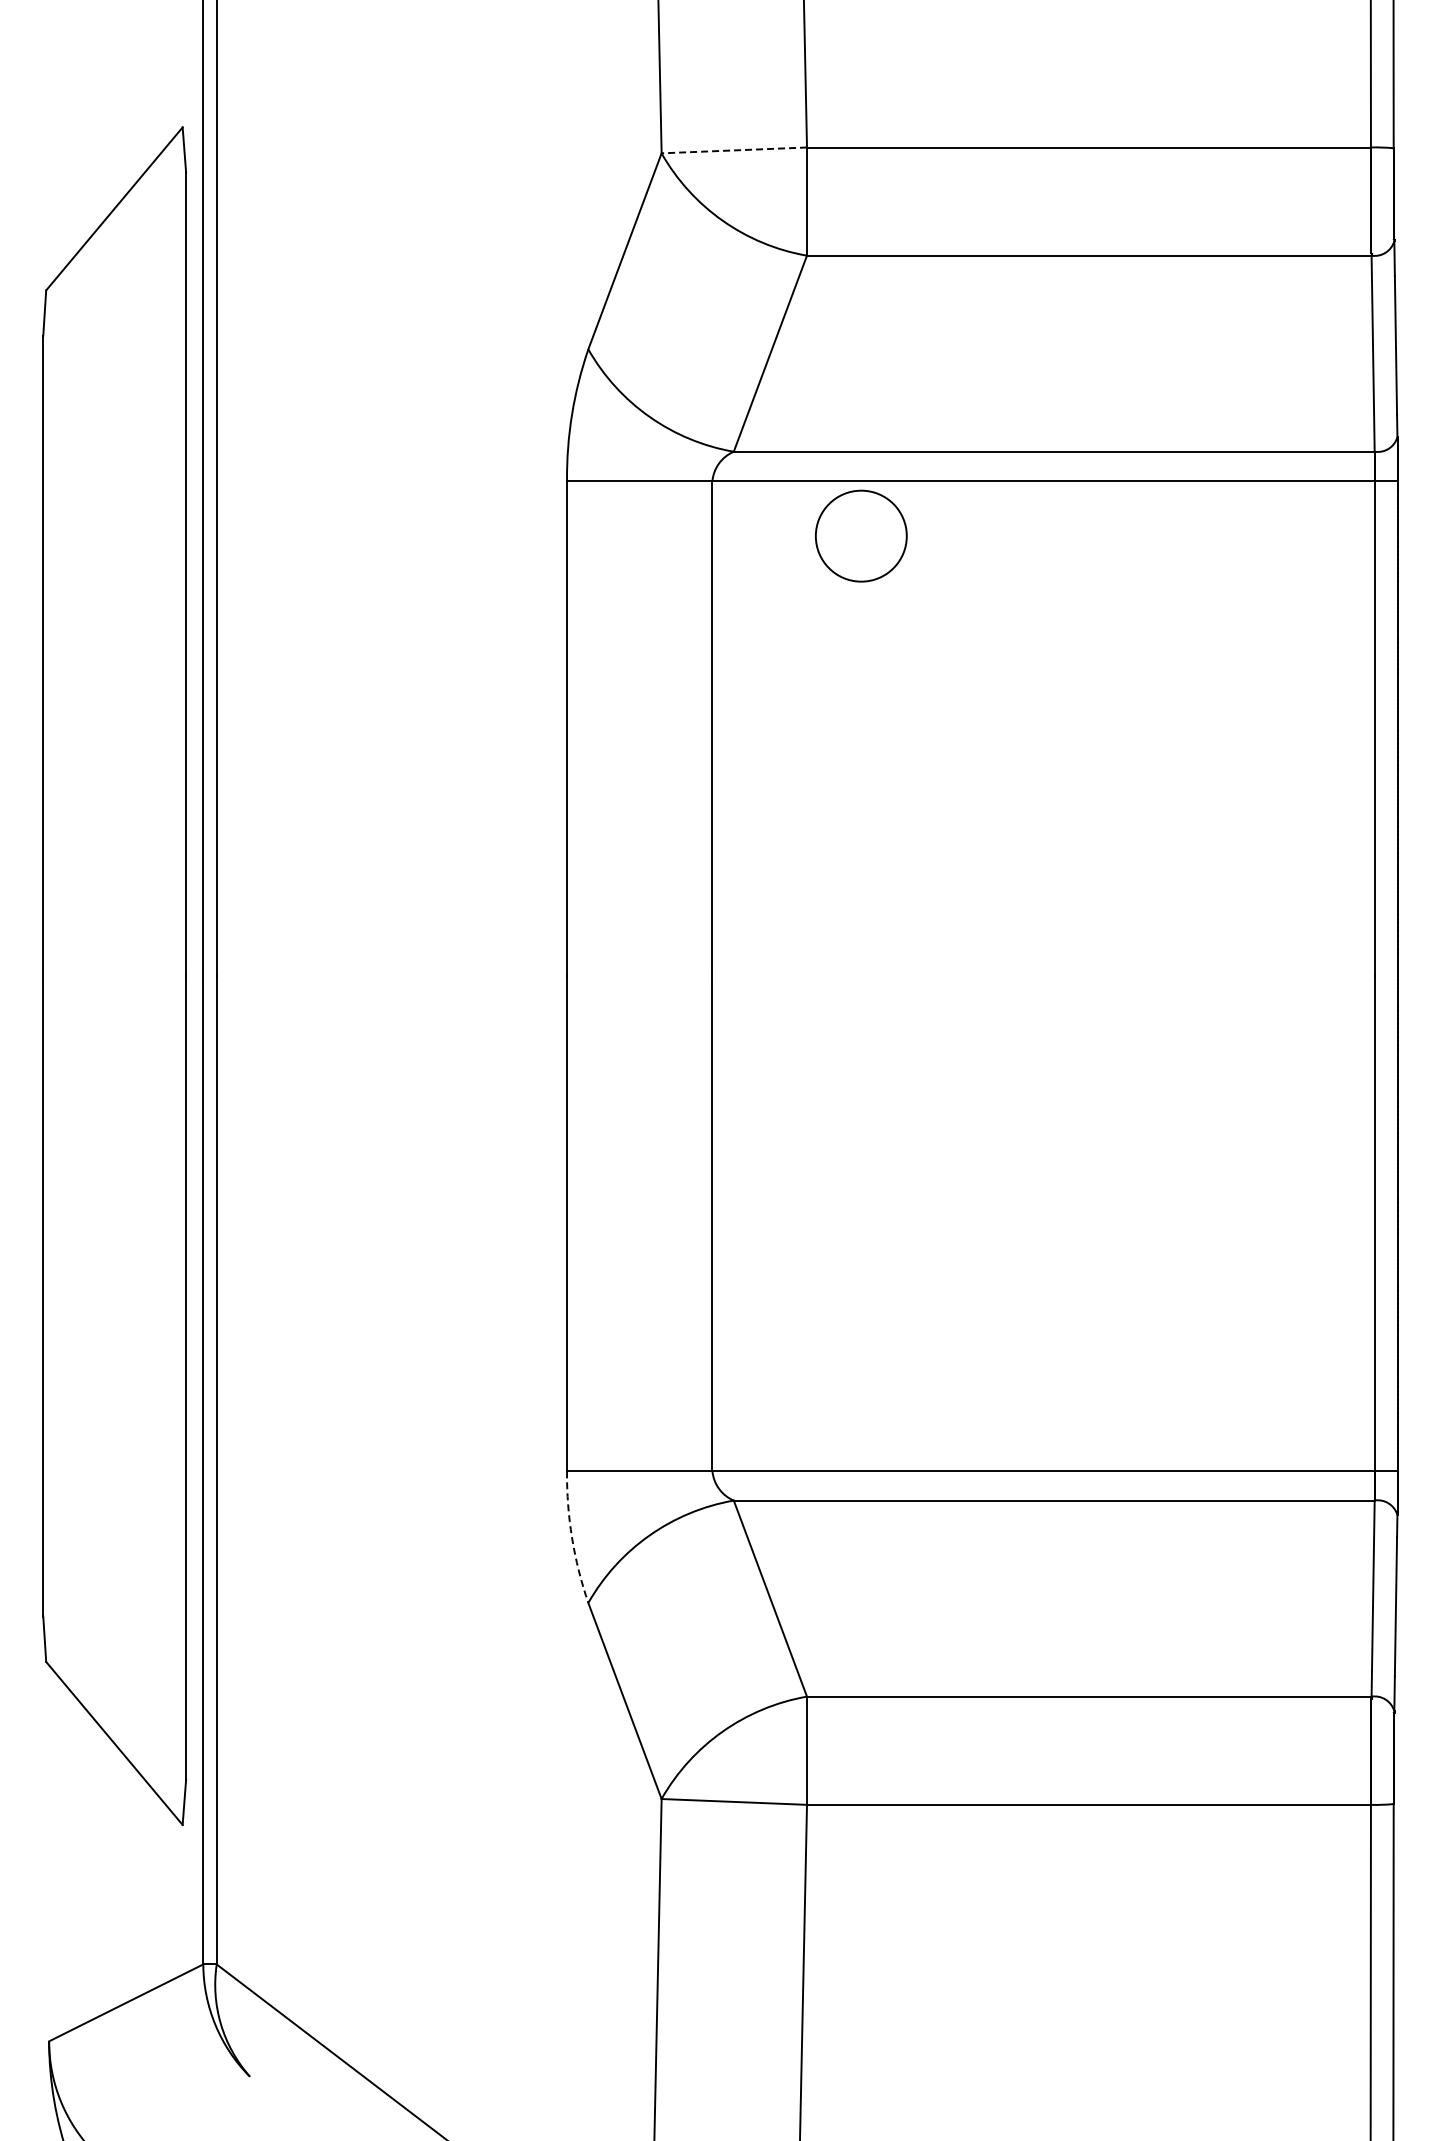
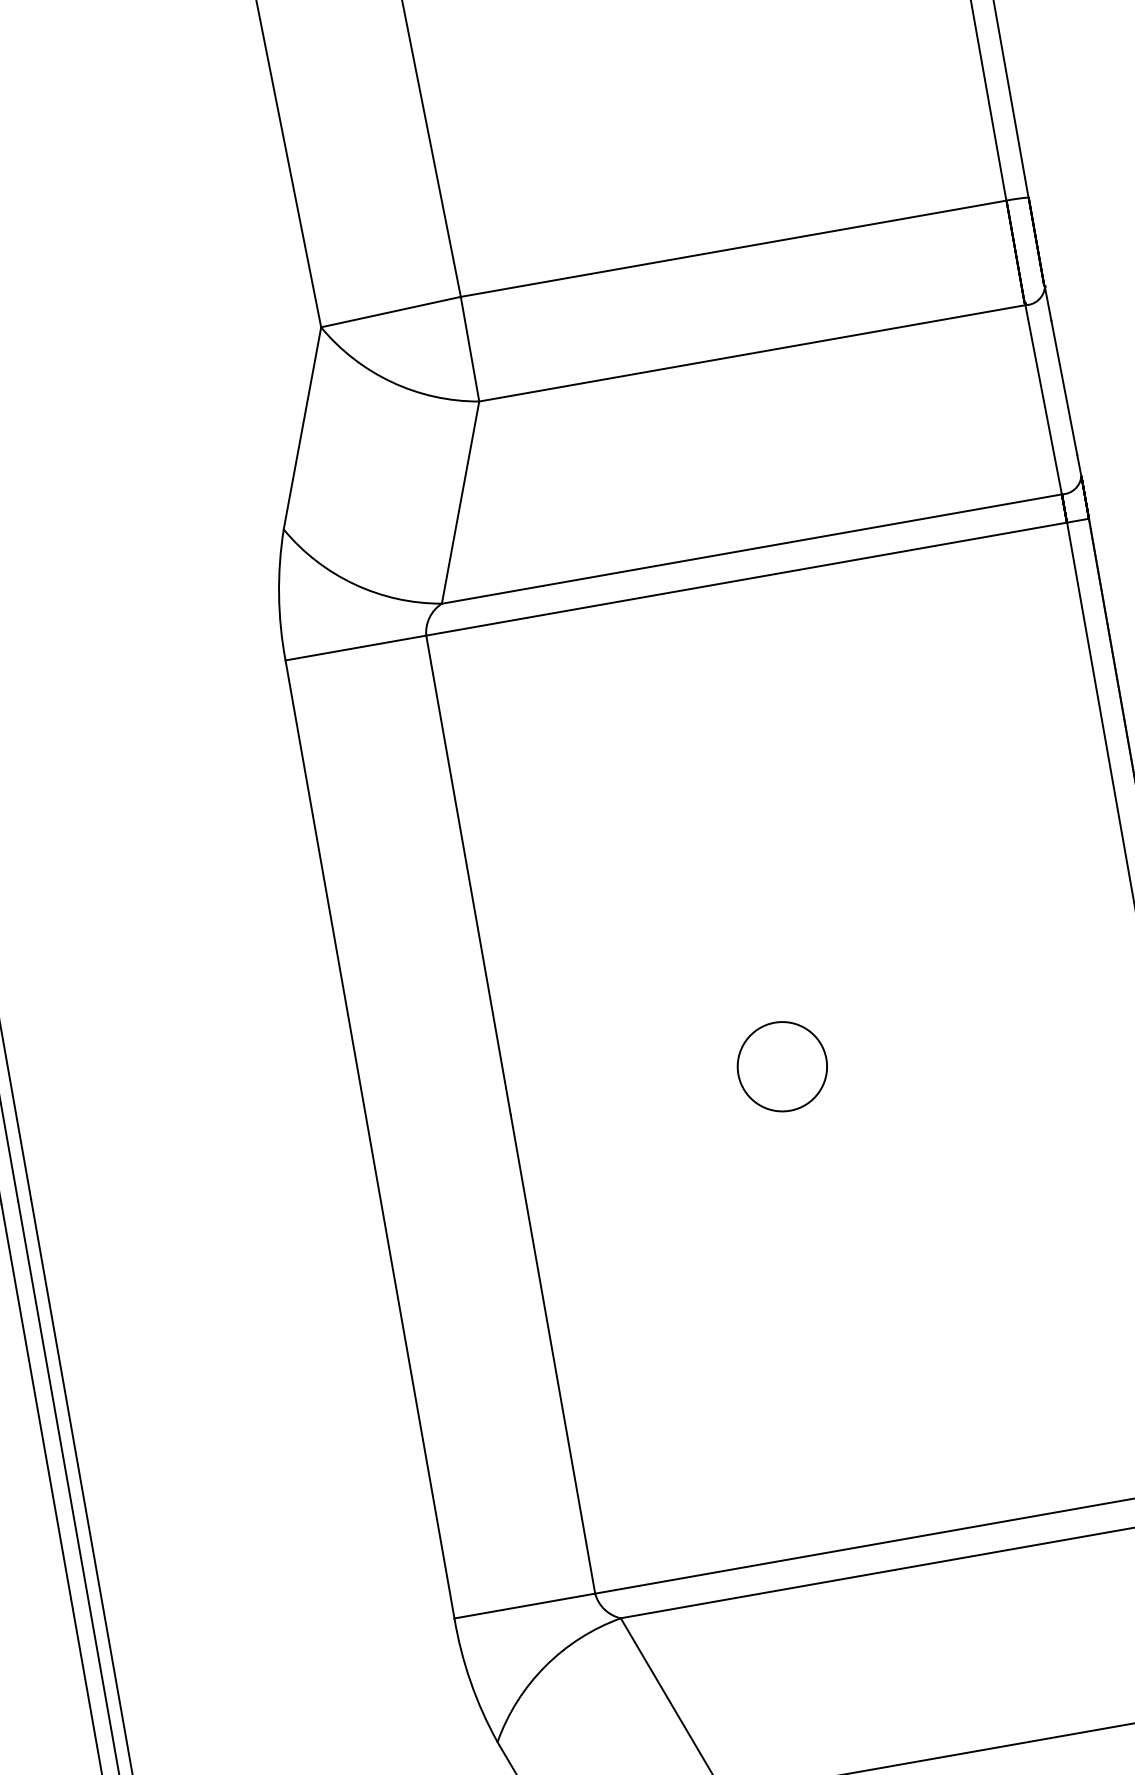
line: (734, 150) -> (391, 312), dashed -> solid
circle: (861, 535) -> (782, 1066), moved
arc: (572, 1538) -> (471, 1682), dashed -> solid

